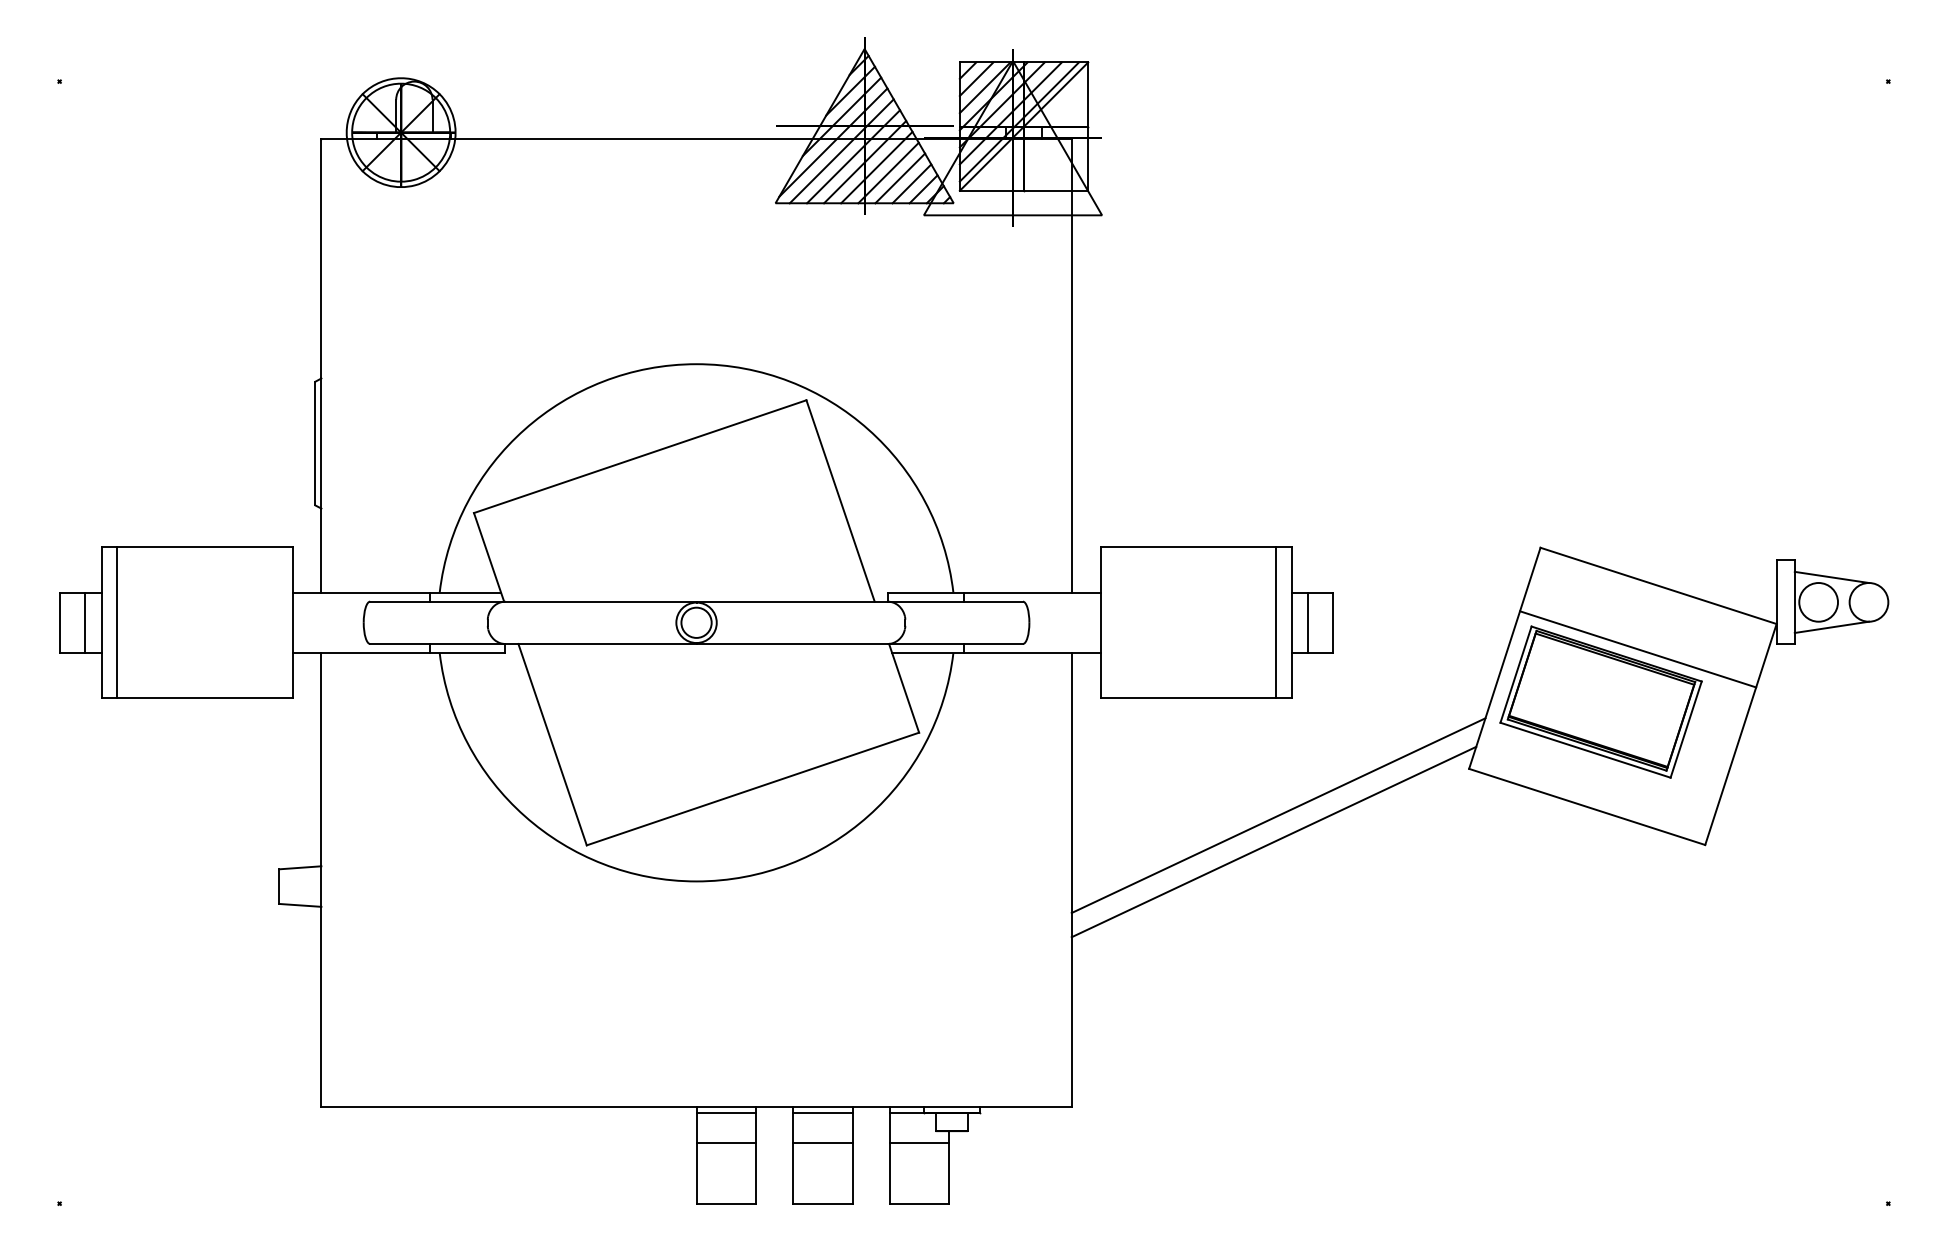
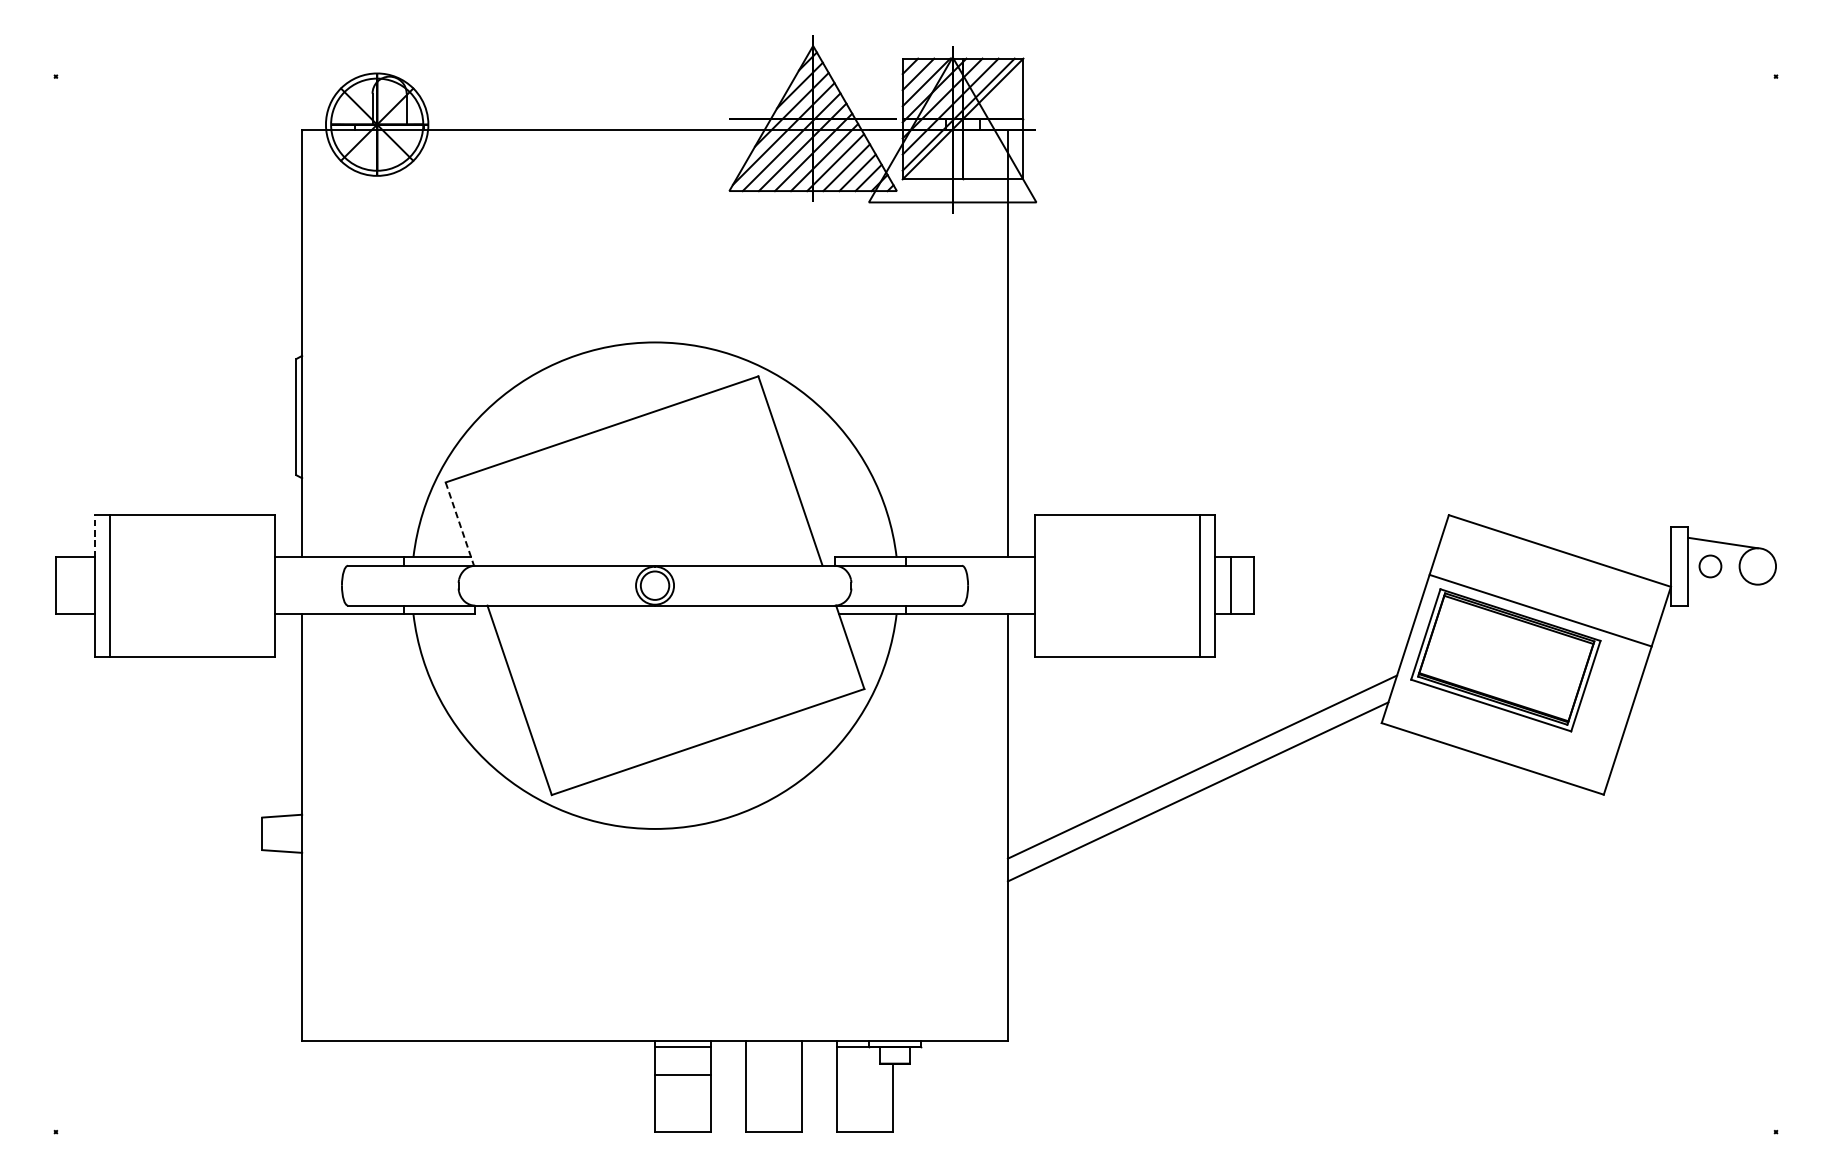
line: (489, 557) -> (460, 524), solid -> dashed
line: (101, 569) -> (95, 535), solid -> dashed
circle: (1818, 602) -> (1710, 566), size x0.6
line: (84, 622) -> (79, 585), removed
line: (1831, 626) -> (1722, 589), removed
line: (822, 1112) -> (773, 1046), removed
line: (822, 1143) -> (773, 1075), removed
line: (919, 1143) -> (864, 1075), removed

